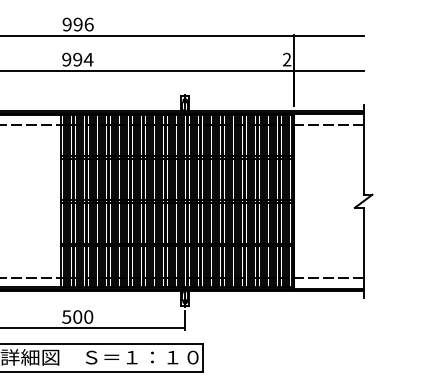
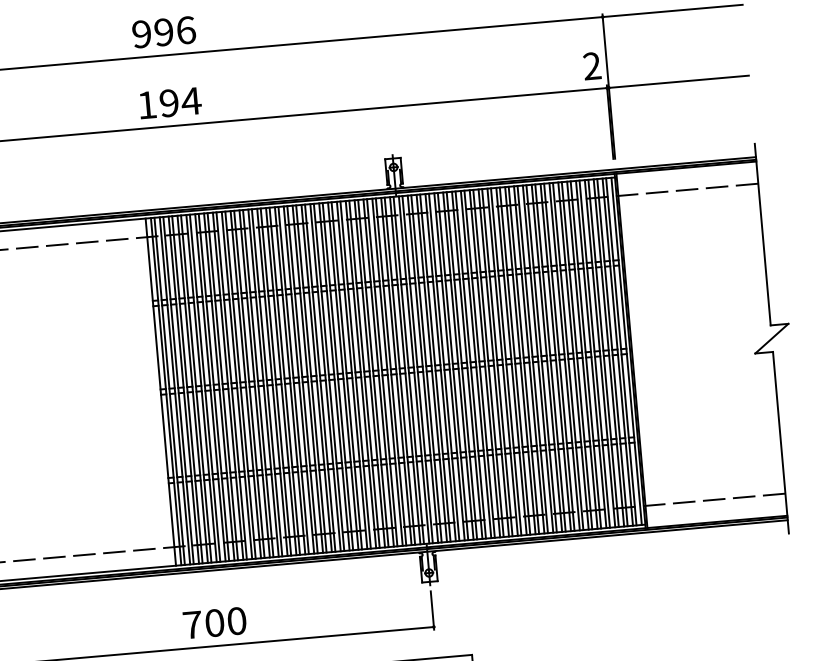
text: (66, 59) -> (146, 104), 994 -> 194
text: (66, 316) -> (192, 623), 500 -> 700

